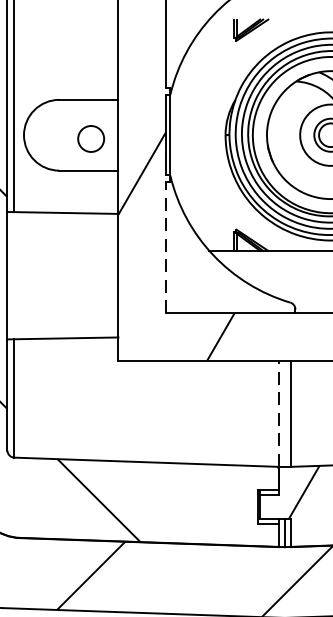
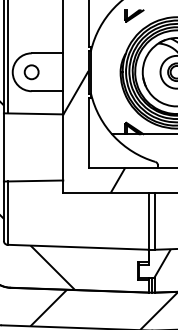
circle: (90, 139) -> (31, 72), moved
line: (165, 247) -> (88, 132), dashed -> solid
line: (279, 412) -> (149, 220), dashed -> solid

